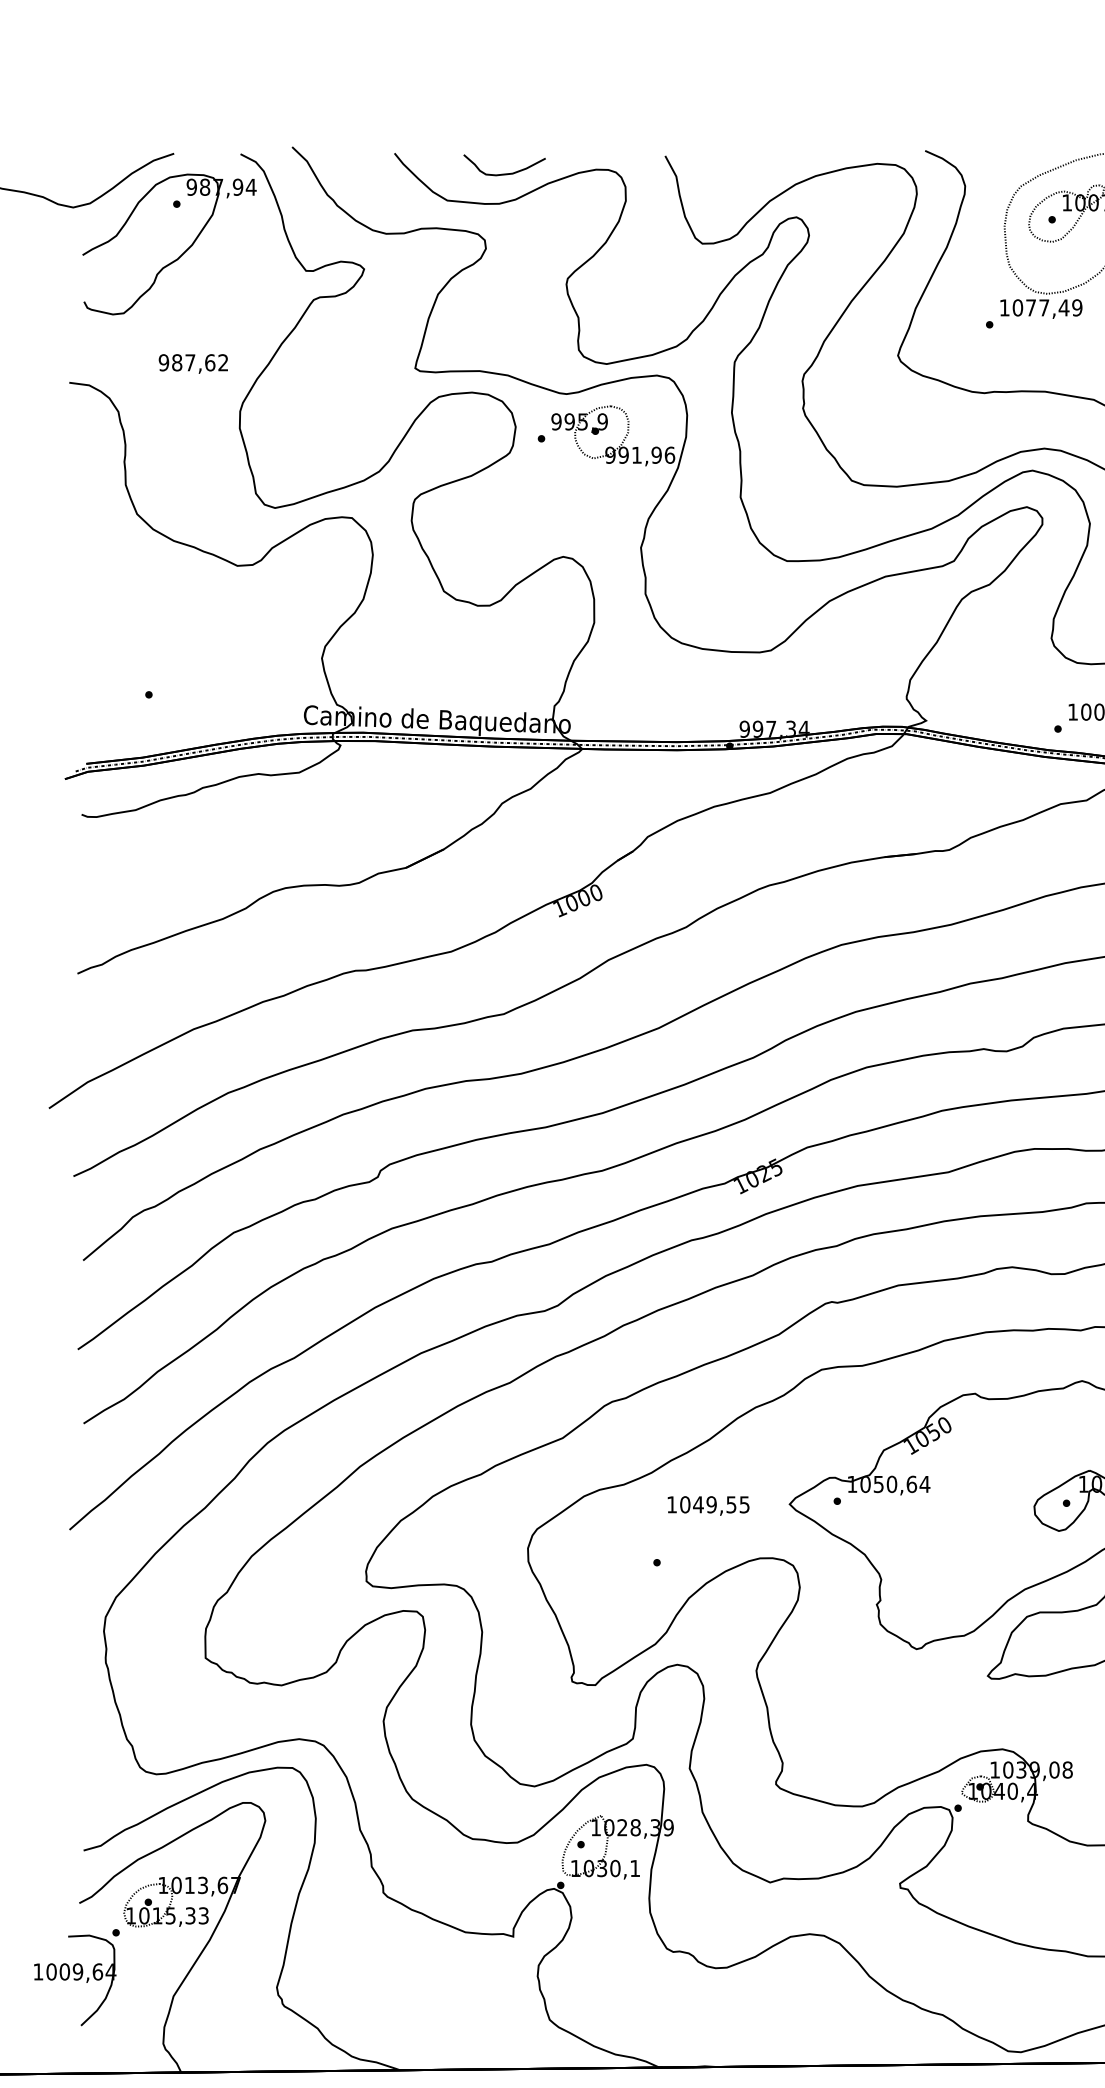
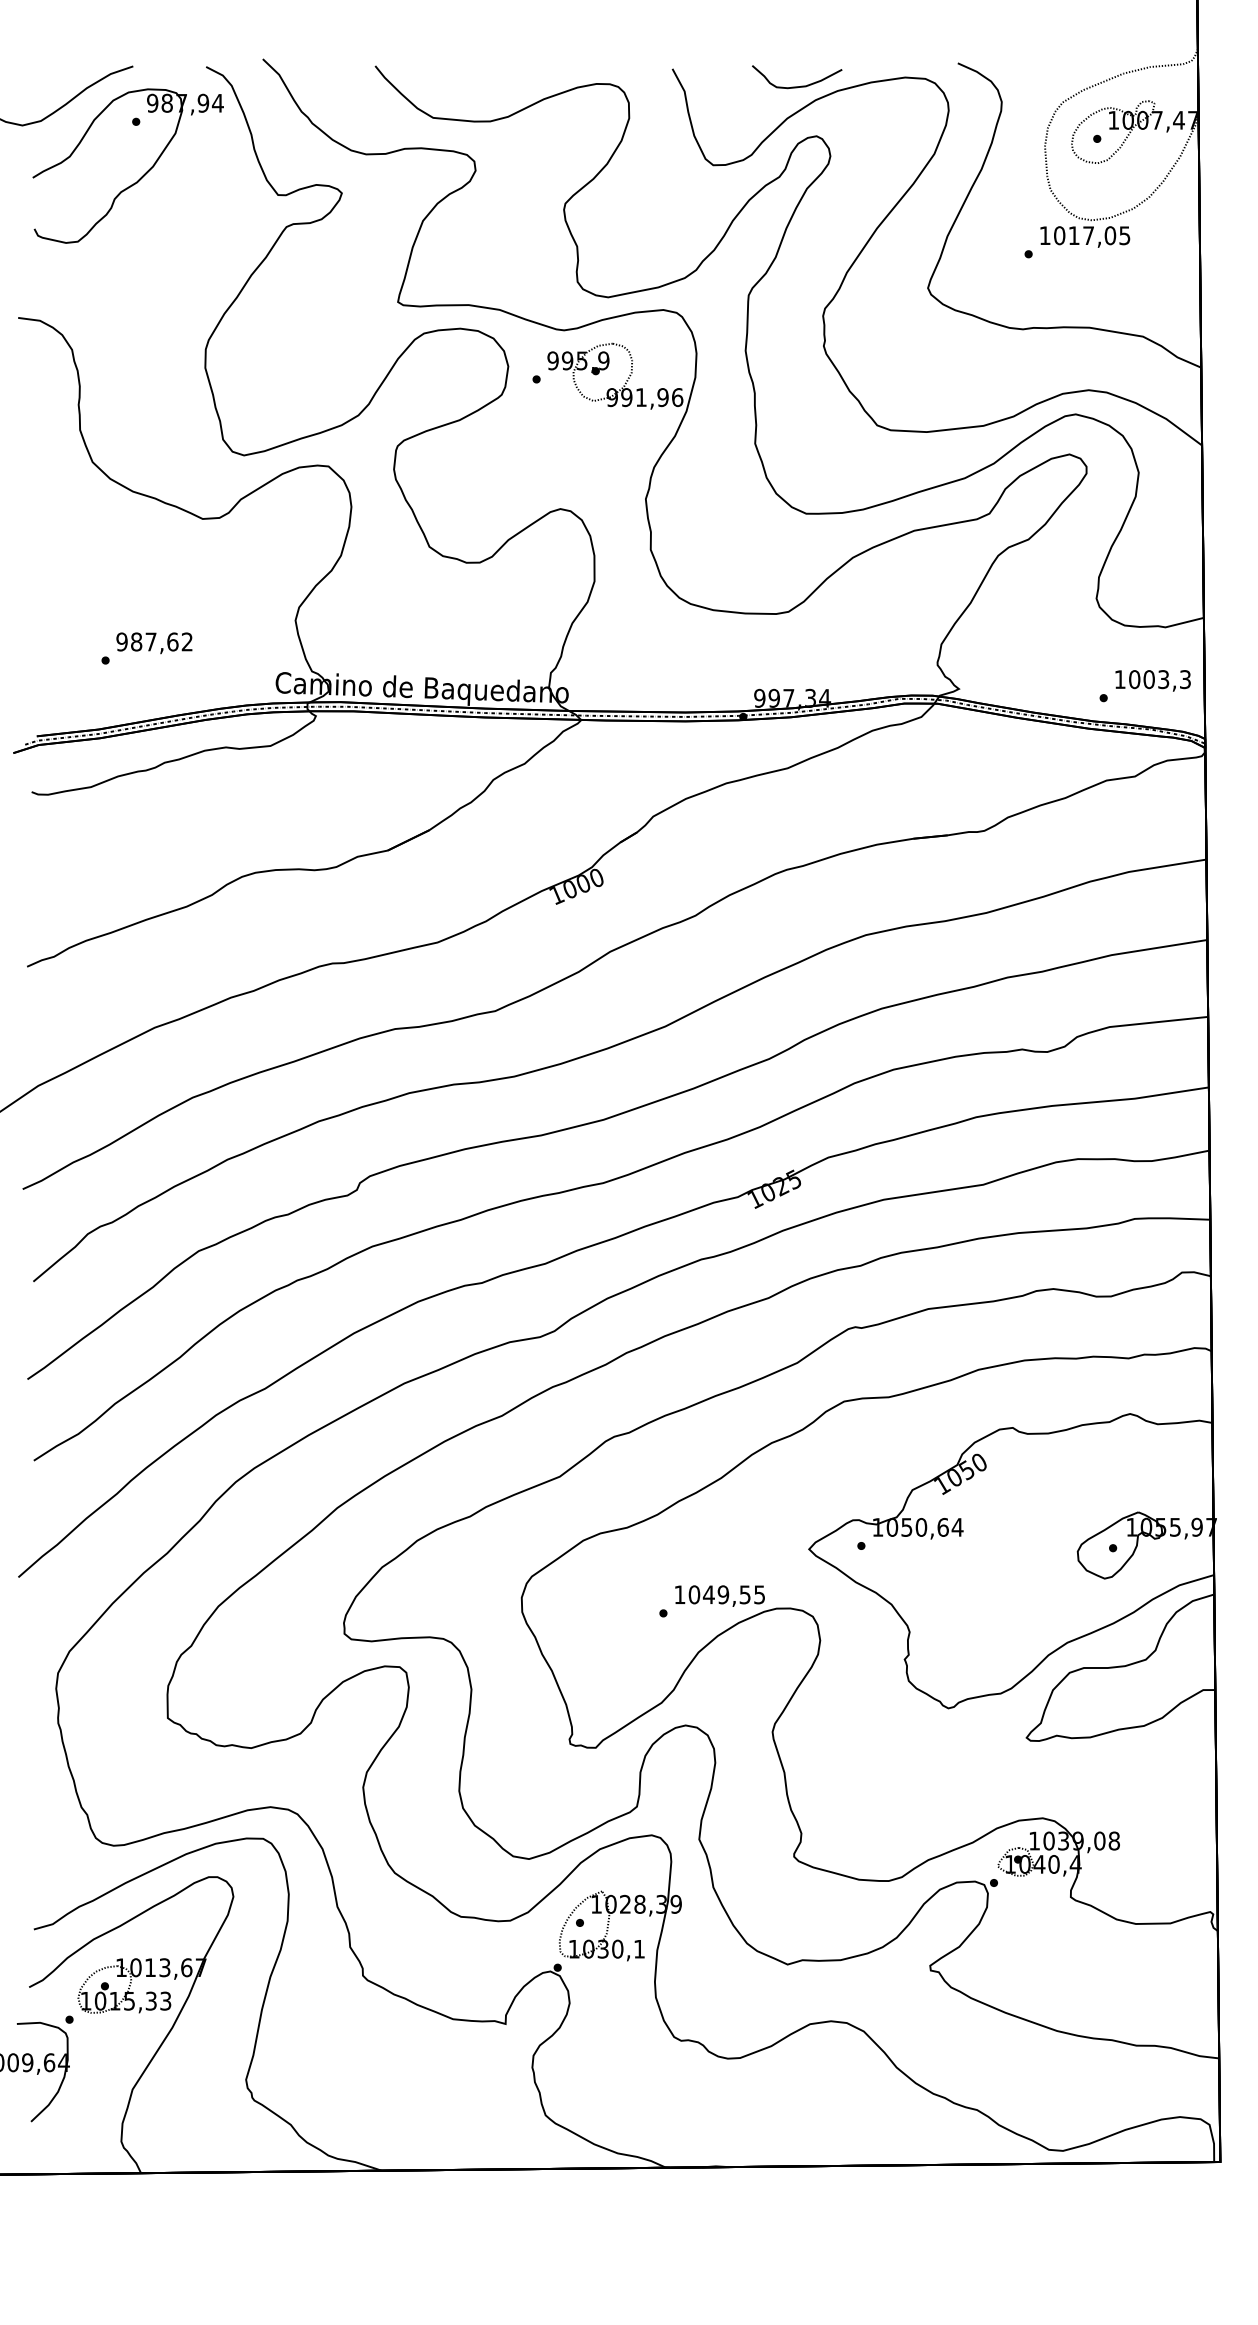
curve: (508, 172) -> (801, 85), moved
text: (1054, 307) -> (1099, 235), 1077,49 -> 1017,05
text: (193, 364) -> (154, 643), moved
text: (708, 1505) -> (719, 1595), moved

